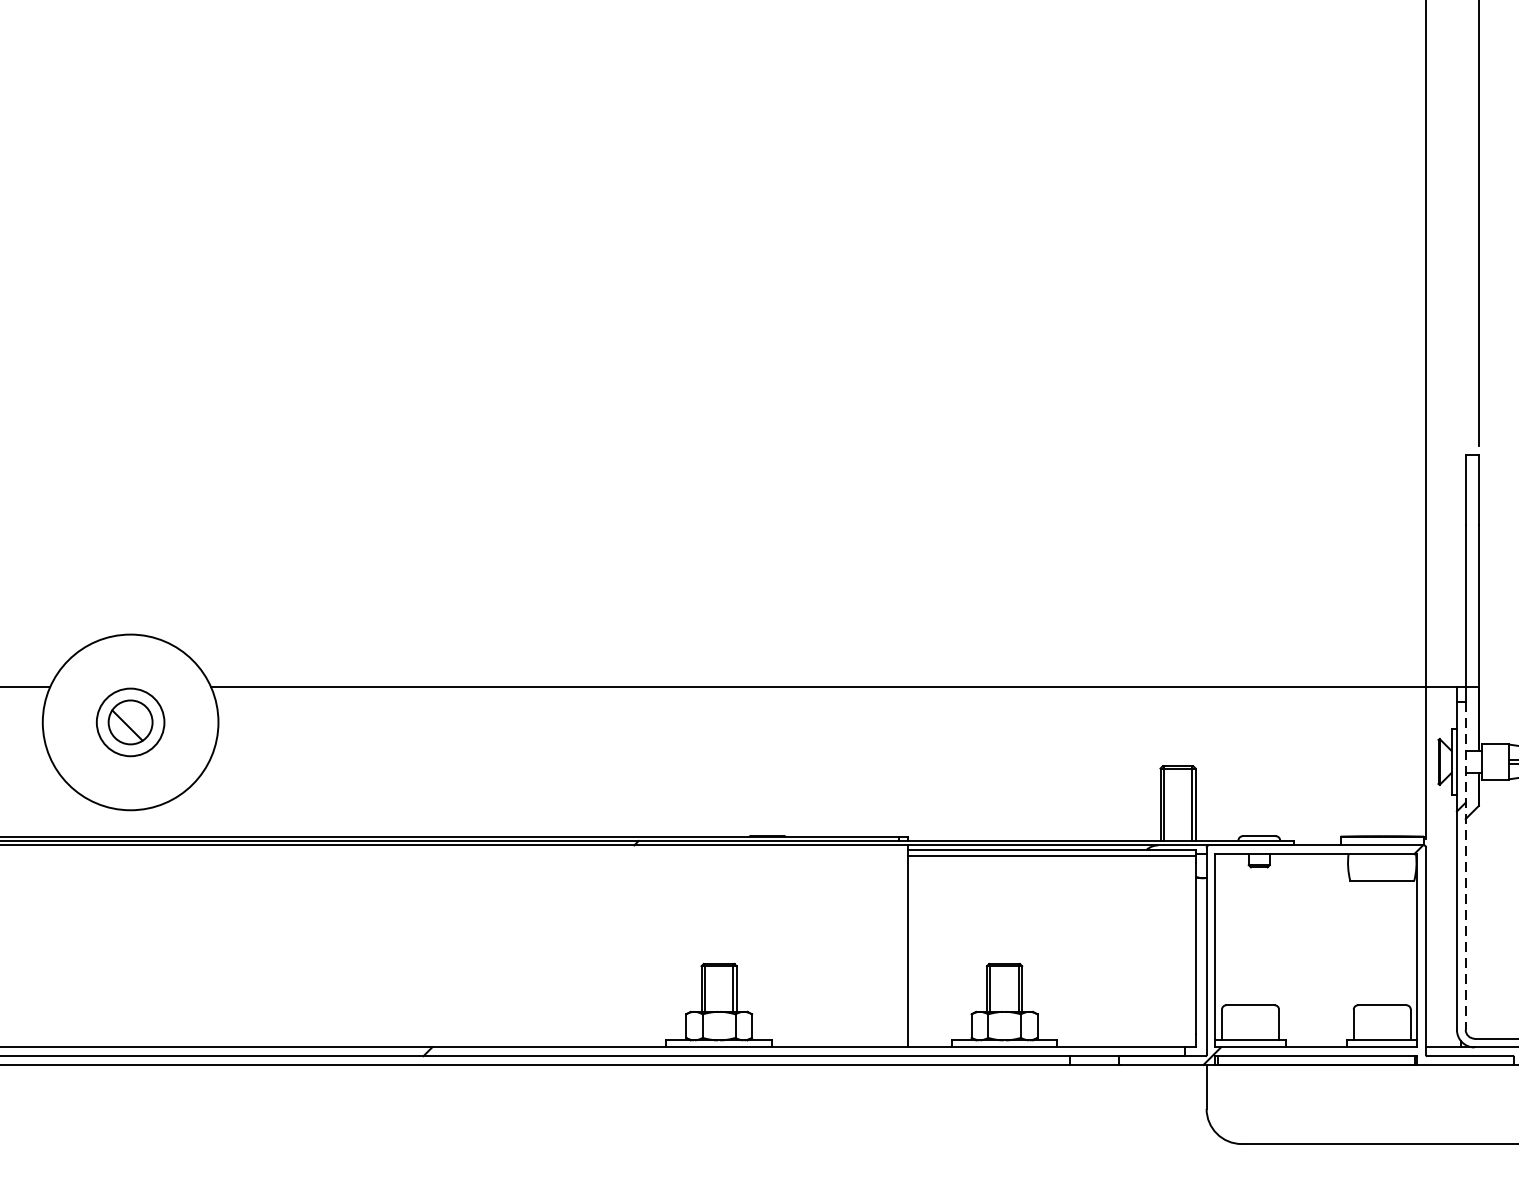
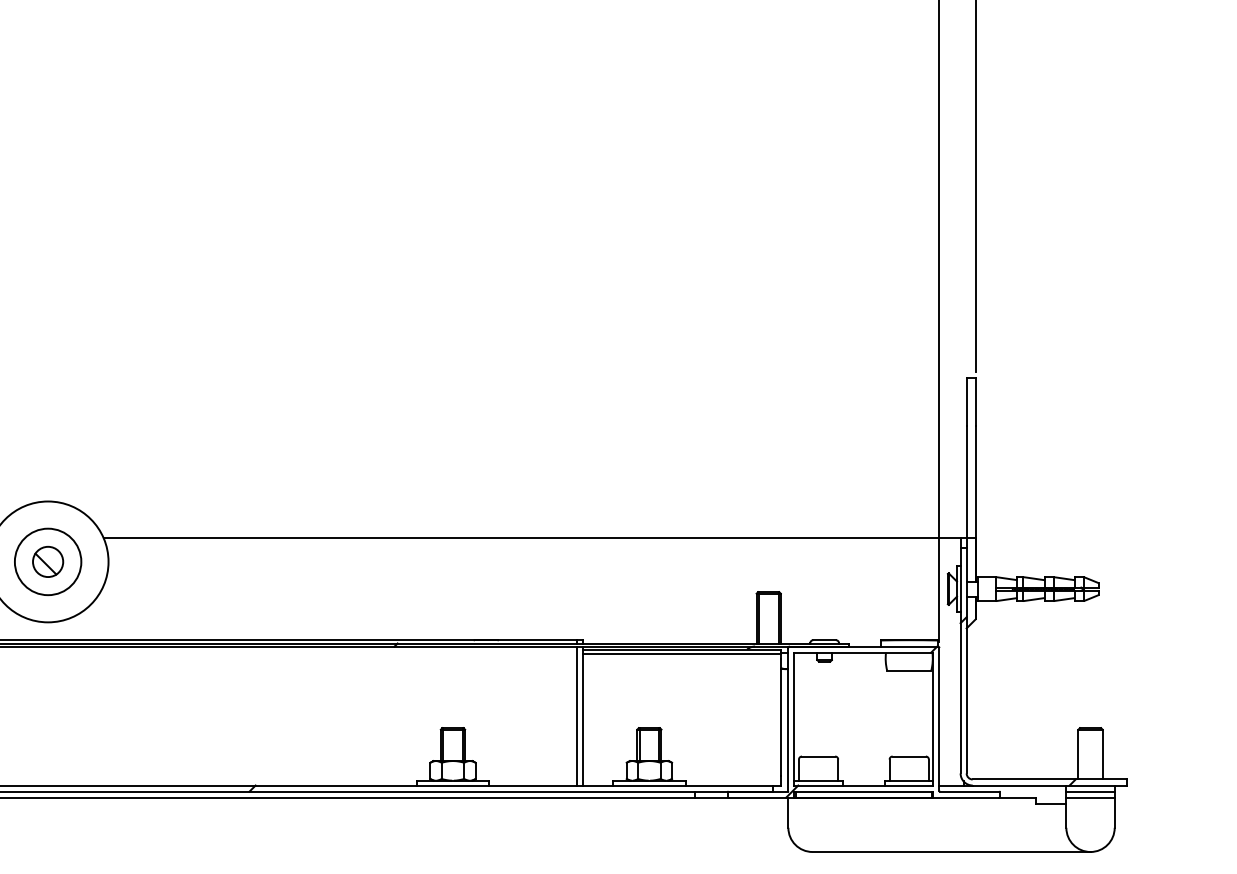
circle: (129, 721) -> (47, 561), size x1.43
line: (1465, 865) -> (966, 660), dashed -> solid
line: (898, 945) -> (576, 715), added

